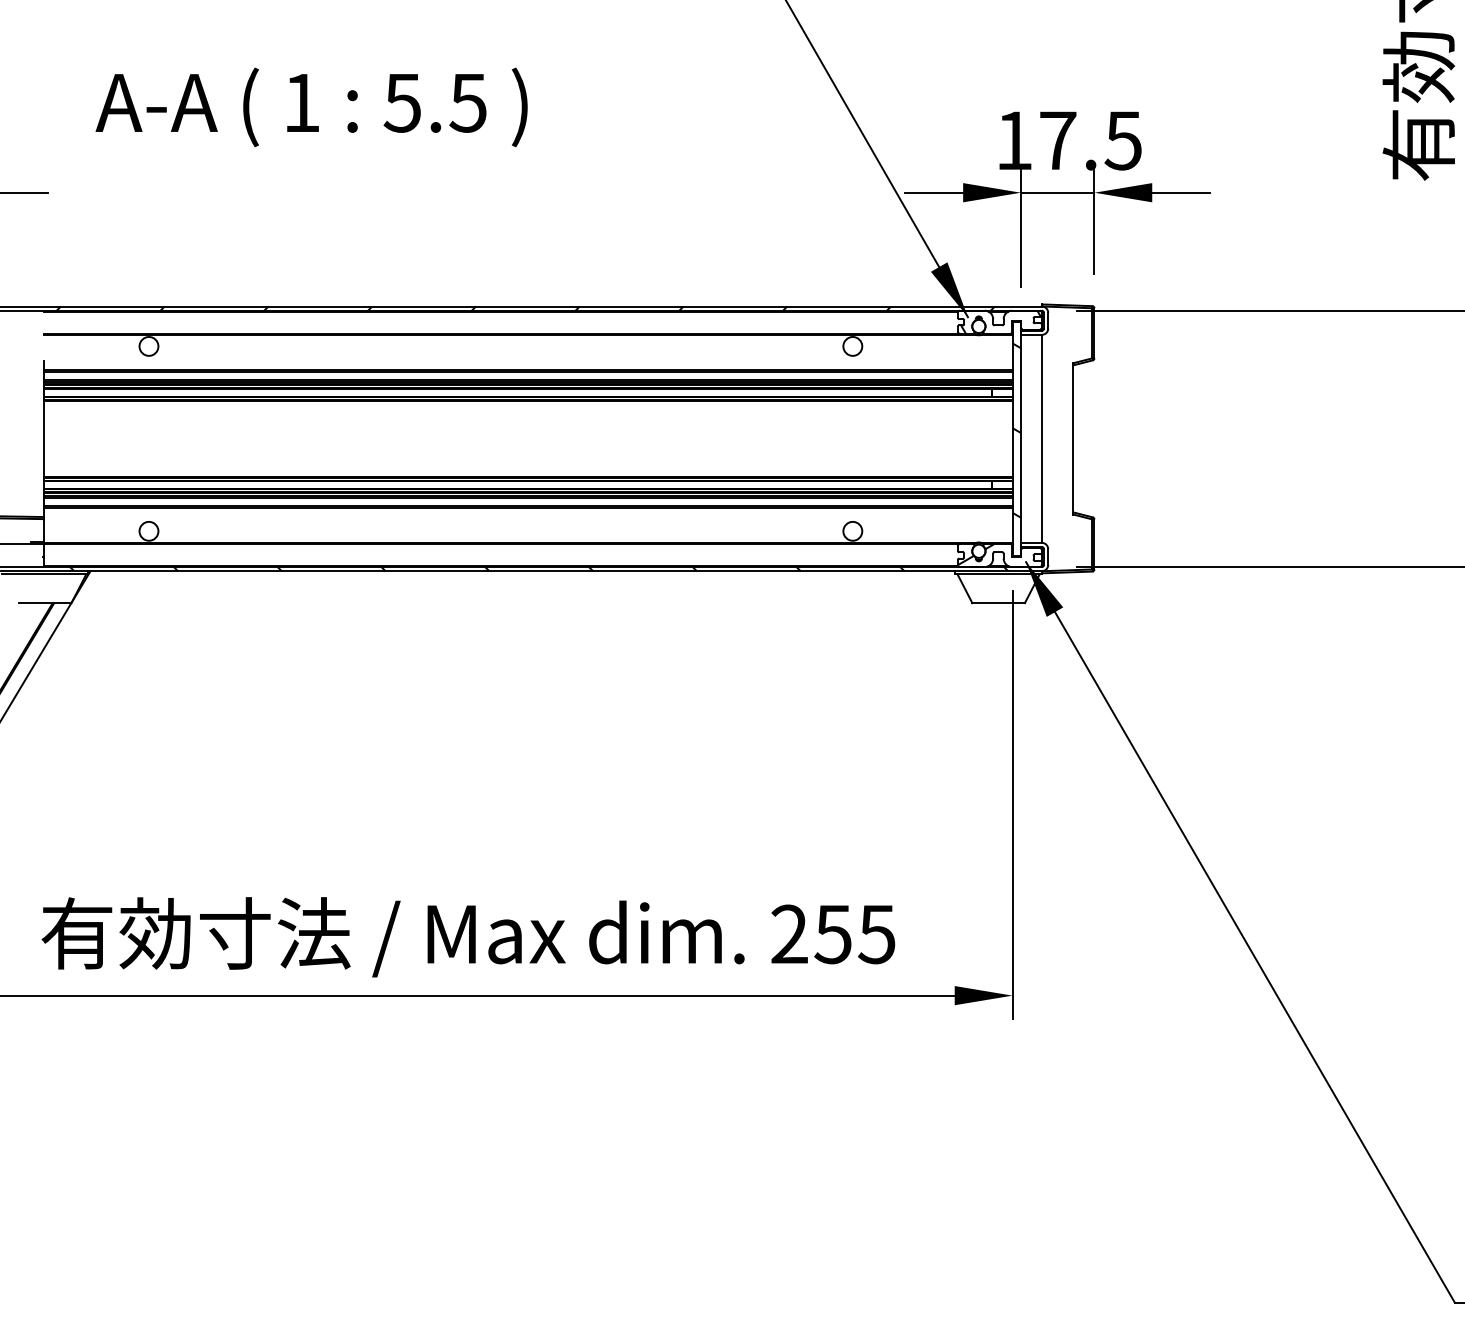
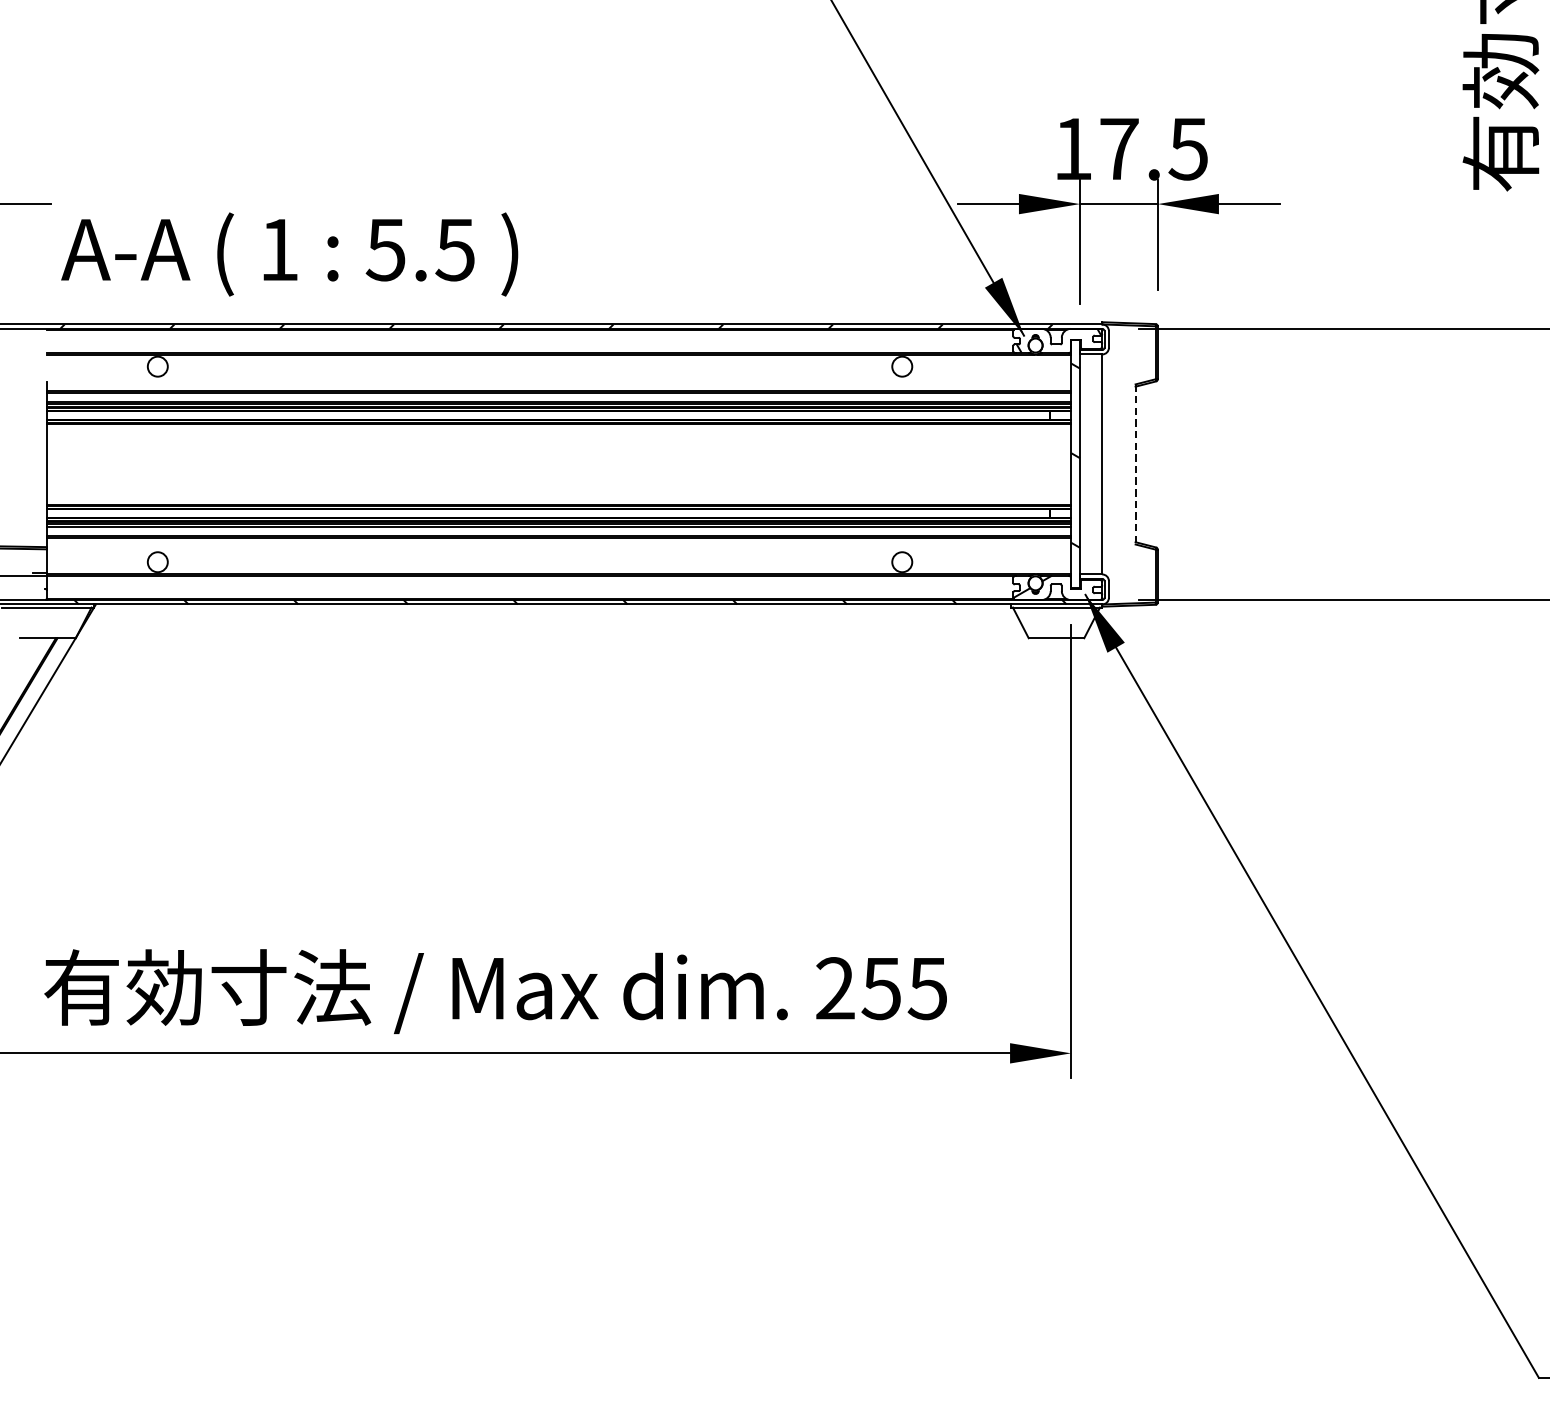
text: (311, 107) -> (289, 254), moved
line: (1073, 438) -> (1135, 464), solid -> dashed

